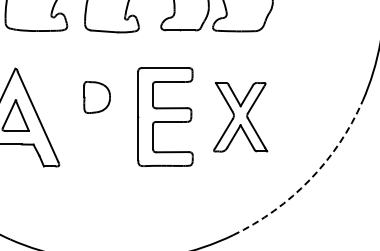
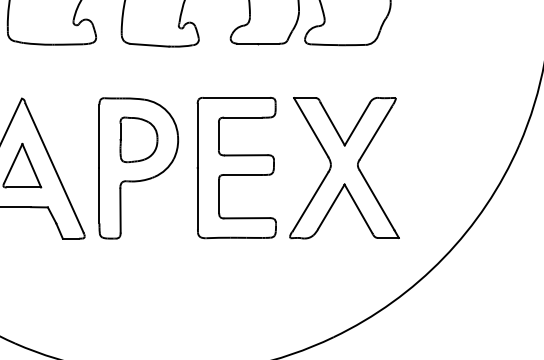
part: (96, 117) -> (138, 168), added
part: (240, 117) -> (344, 168), size x1.43
arc: (309, 179) -> (443, 257), dashed -> solid

